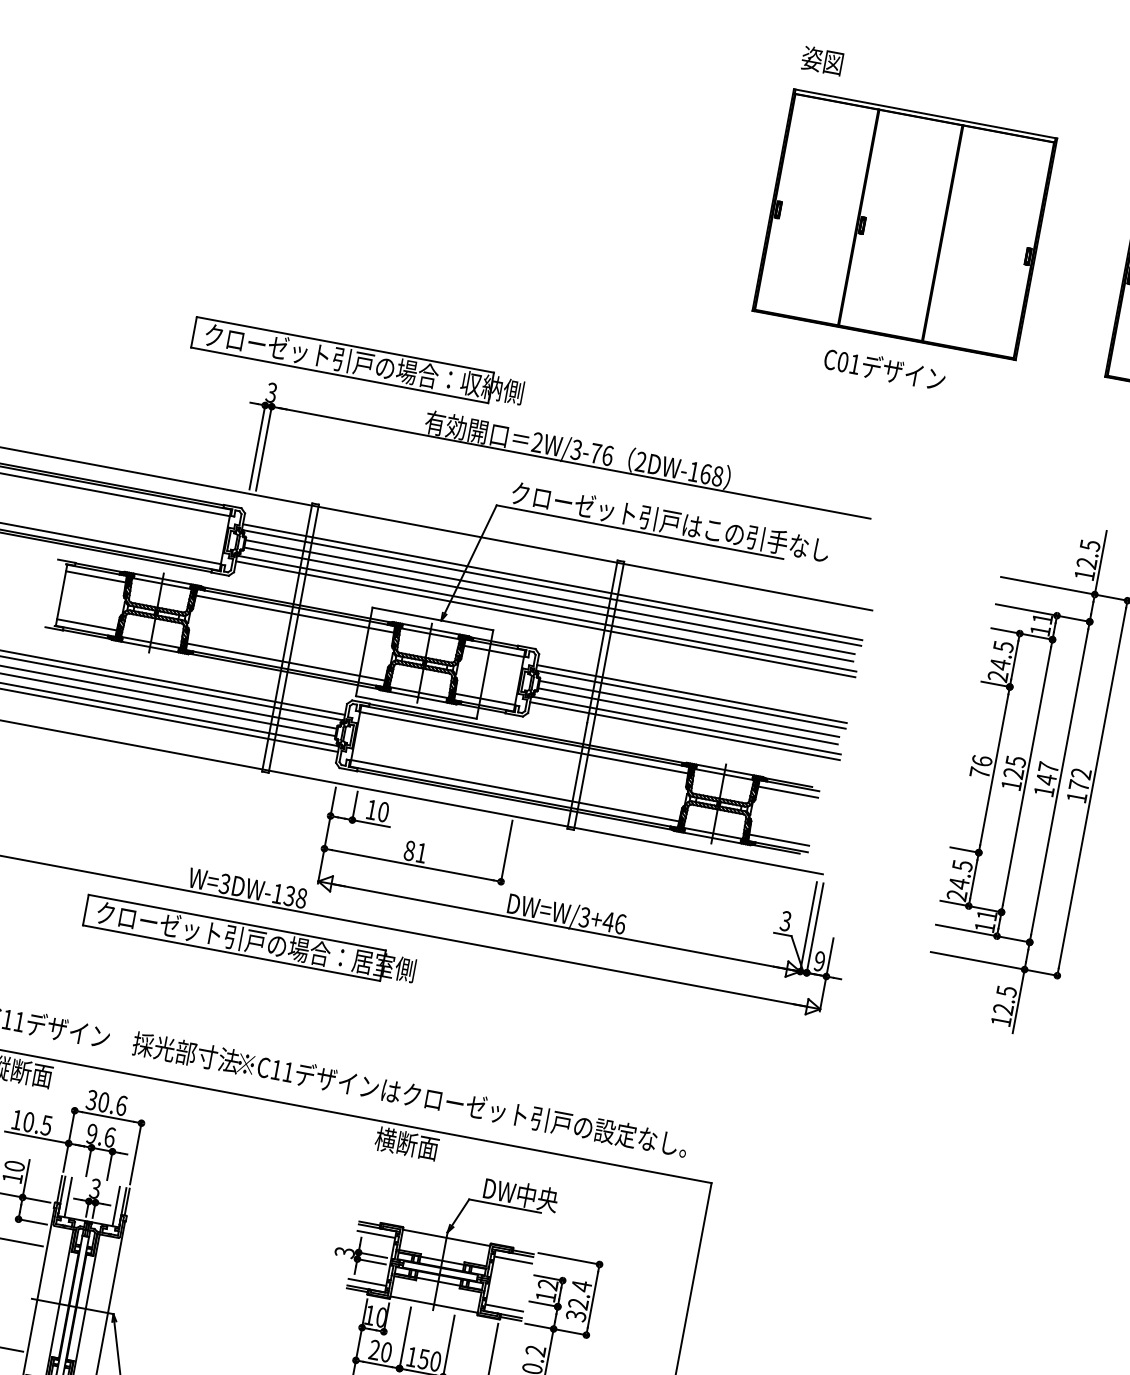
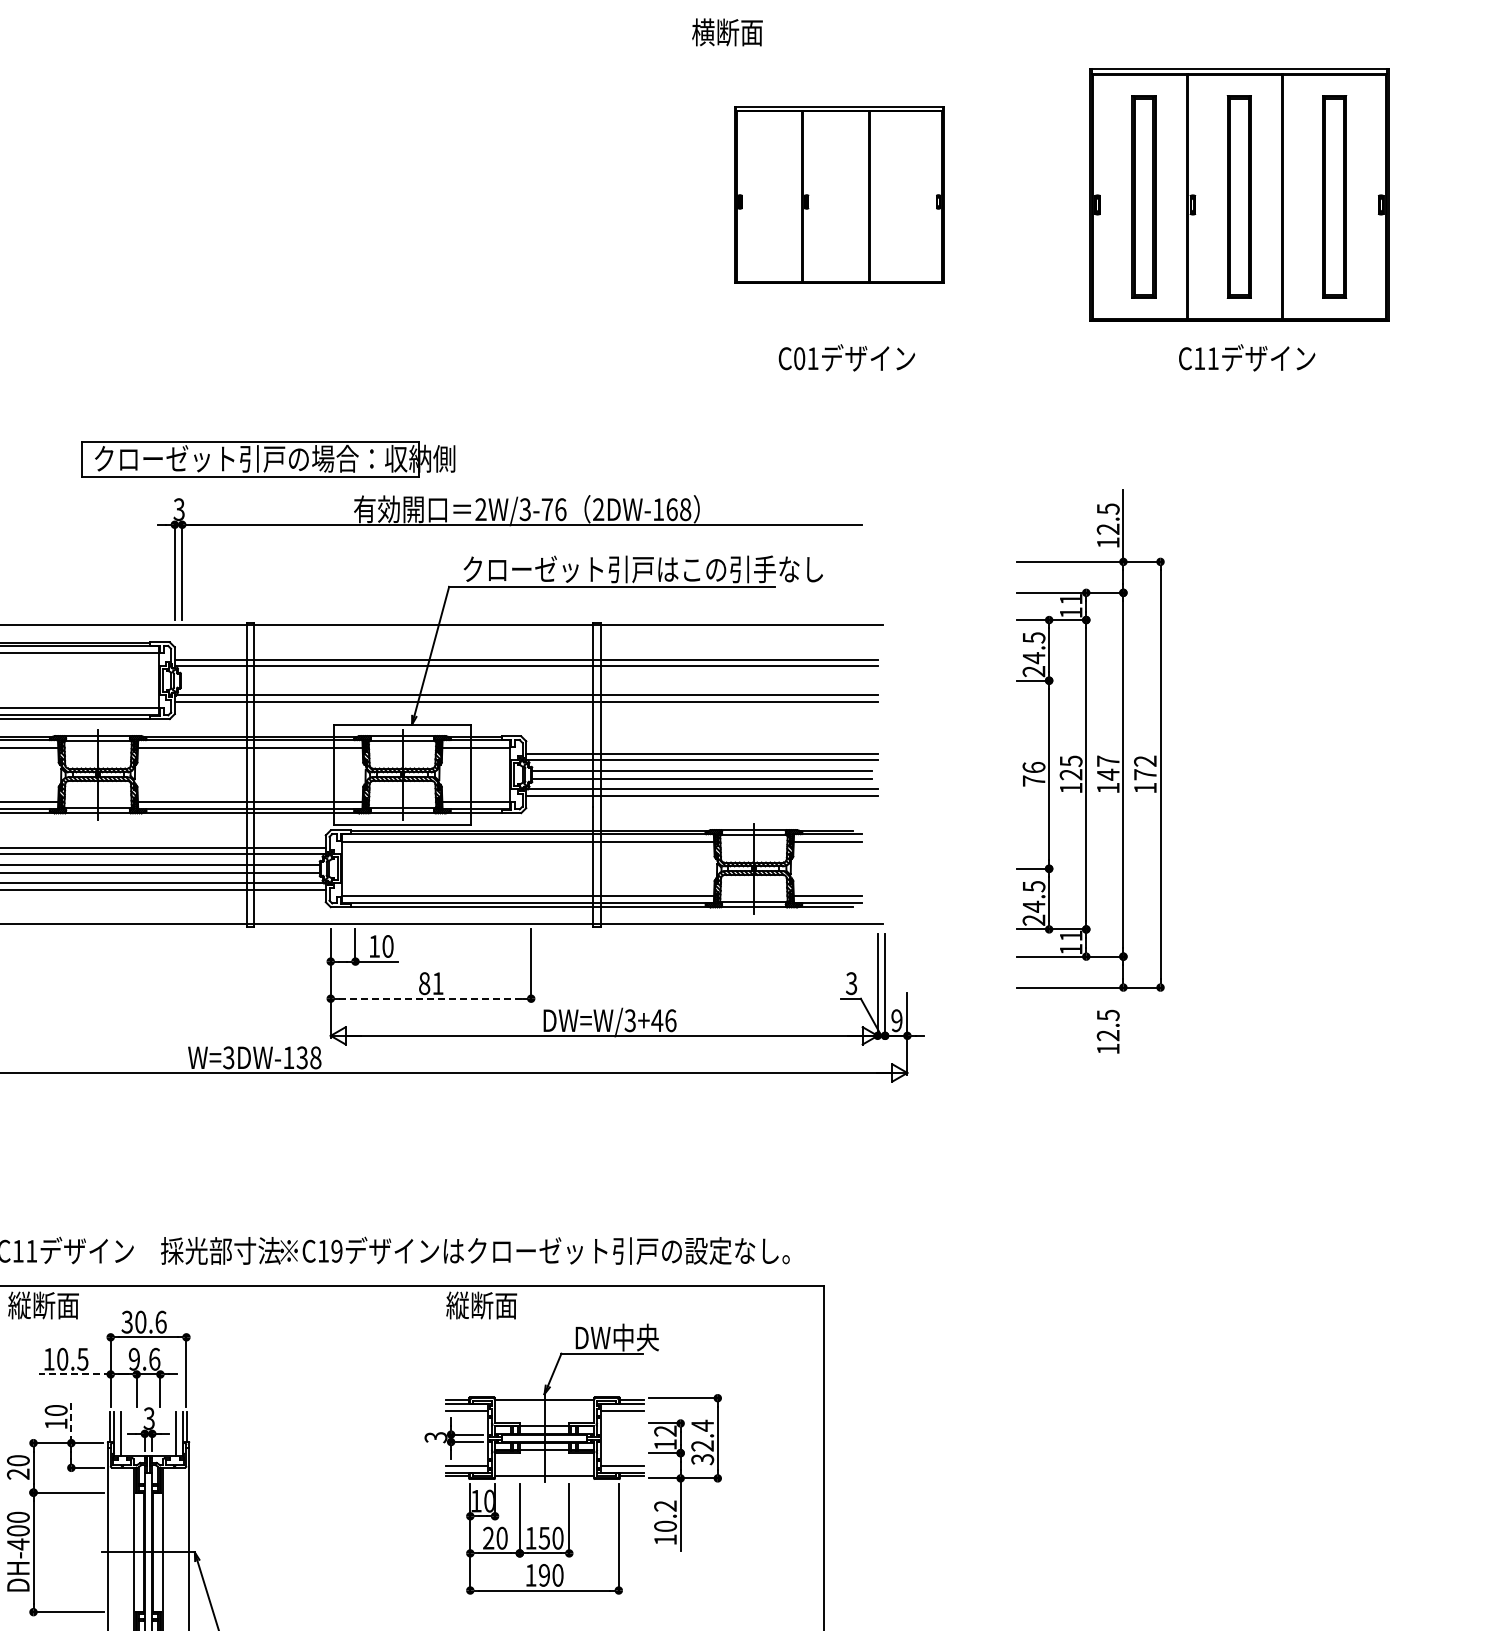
text: (833, 62) -> (727, 32), 姿図 -> 横断面
part: (905, 224) -> (839, 194), size x0.7
line: (550, 597) -> (526, 676), removed
line: (548, 604) -> (526, 684), removed
line: (412, 864) -> (430, 998), solid -> dashed
part: (250, 940) -> (268, 1114), removed
line: (1018, 1001) -> (1123, 1023), removed
text: (288, 1071) -> (336, 1250), C11 -> C19
line: (36, 1137) -> (74, 1374), solid -> dashed
text: (385, 1139) -> (457, 1305), 横断面 -> 縦断面
line: (26, 1178) -> (71, 1421), solid -> dashed

